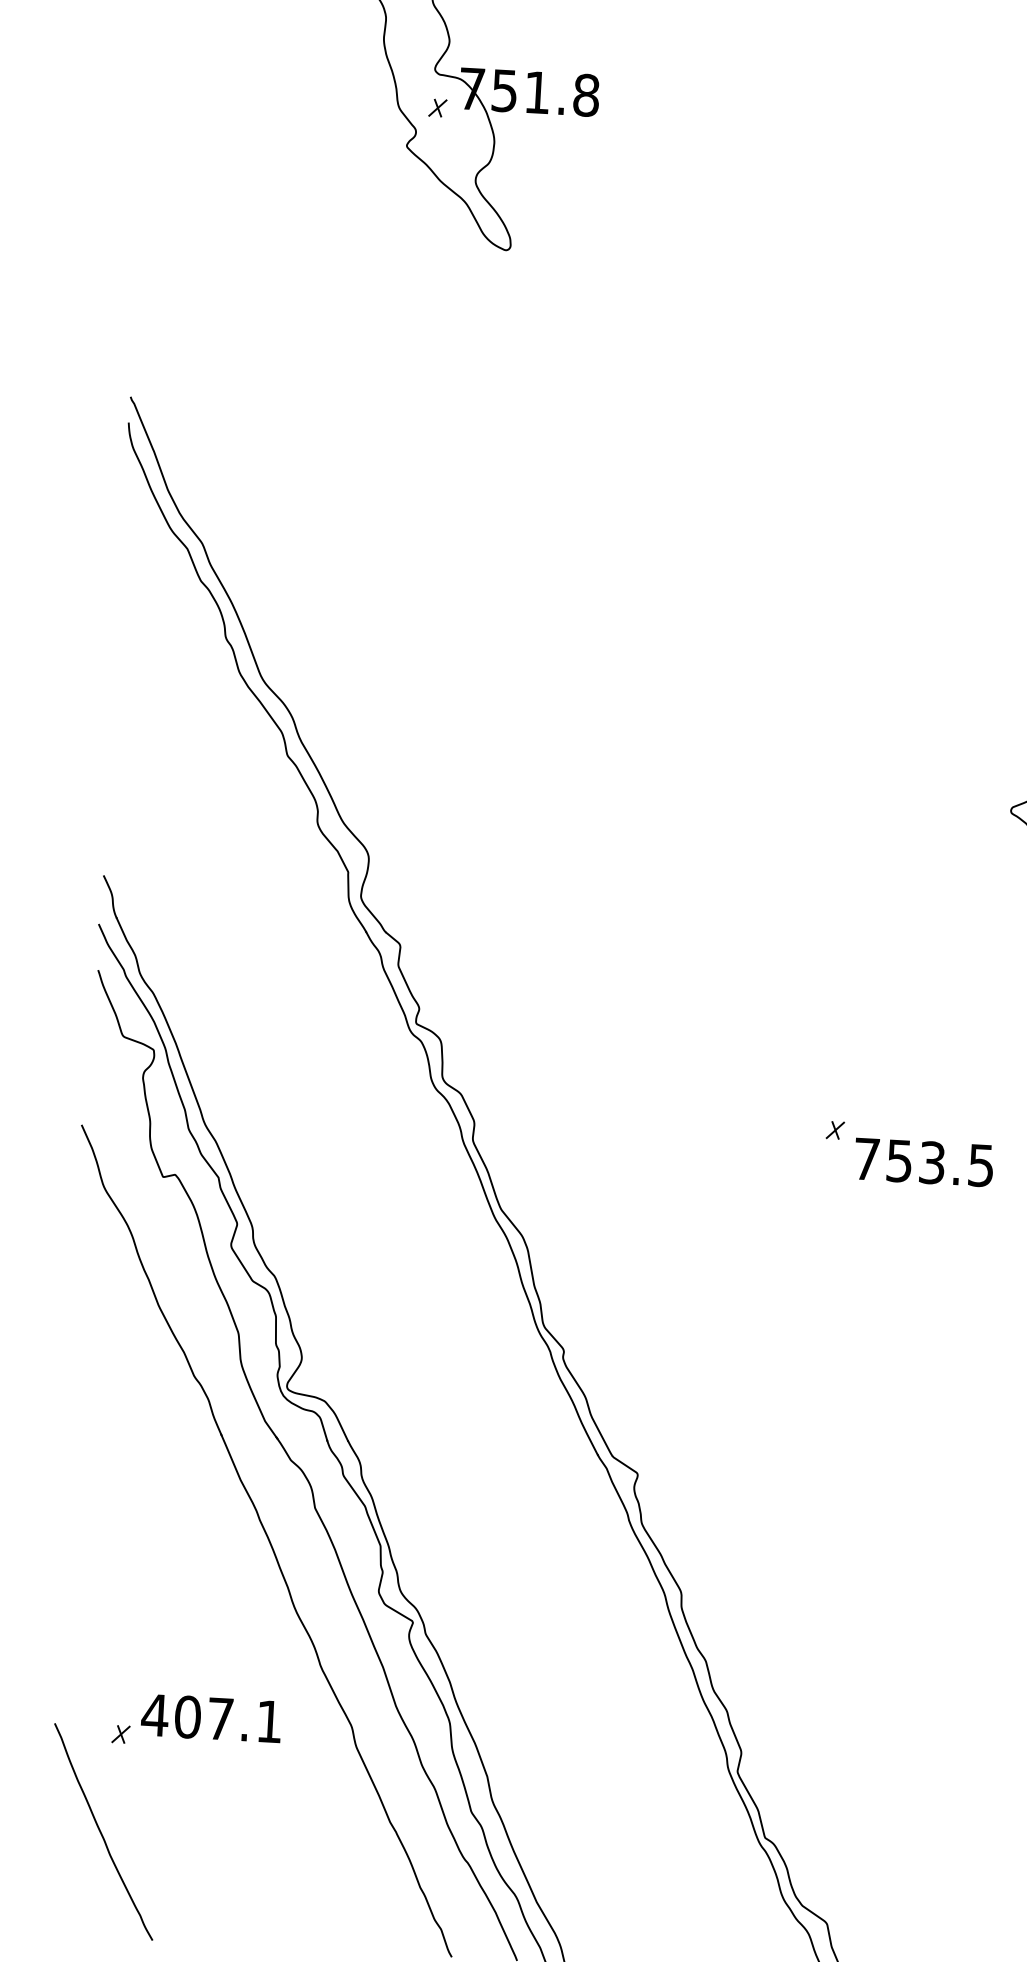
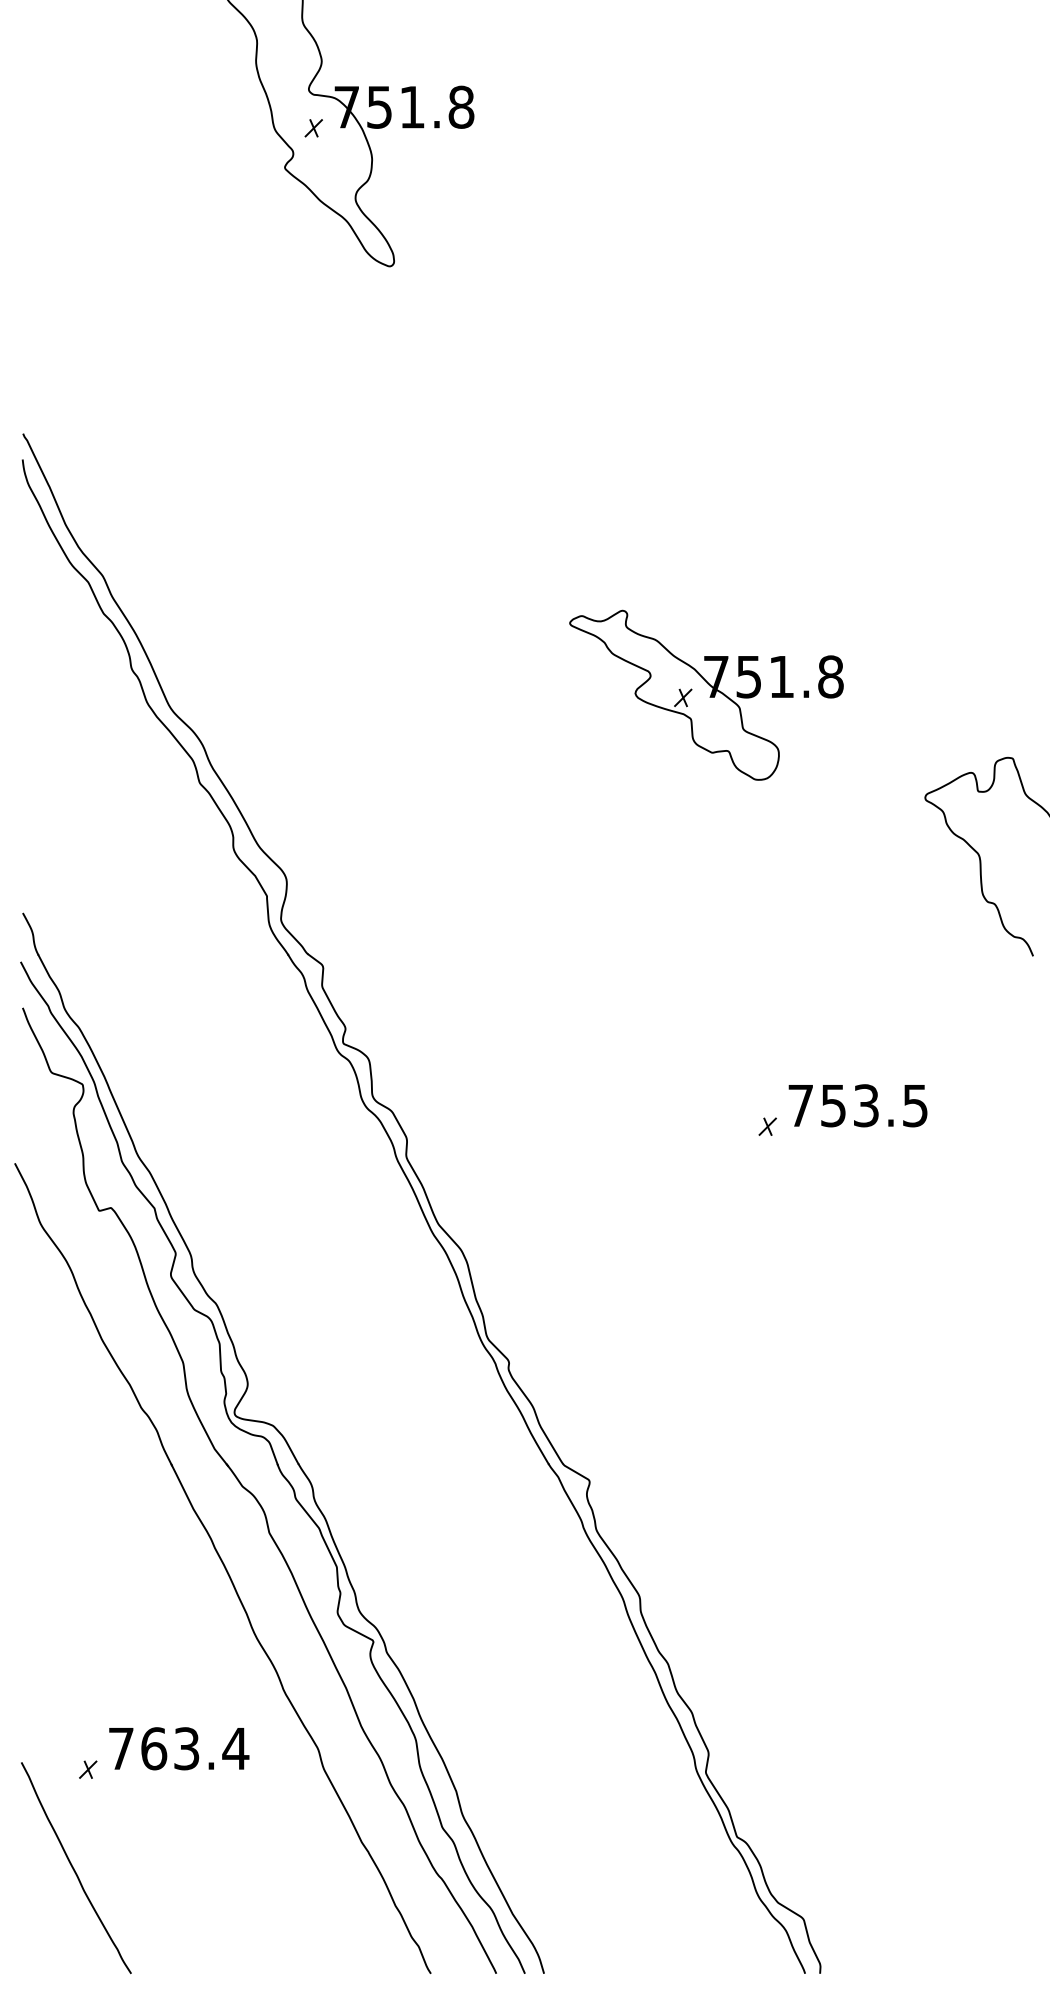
part: (798, 695) -> (706, 694), added
text: (923, 1162) -> (857, 1105), moved
text: (212, 1718) -> (178, 1748), 407.1 -> 763.4

